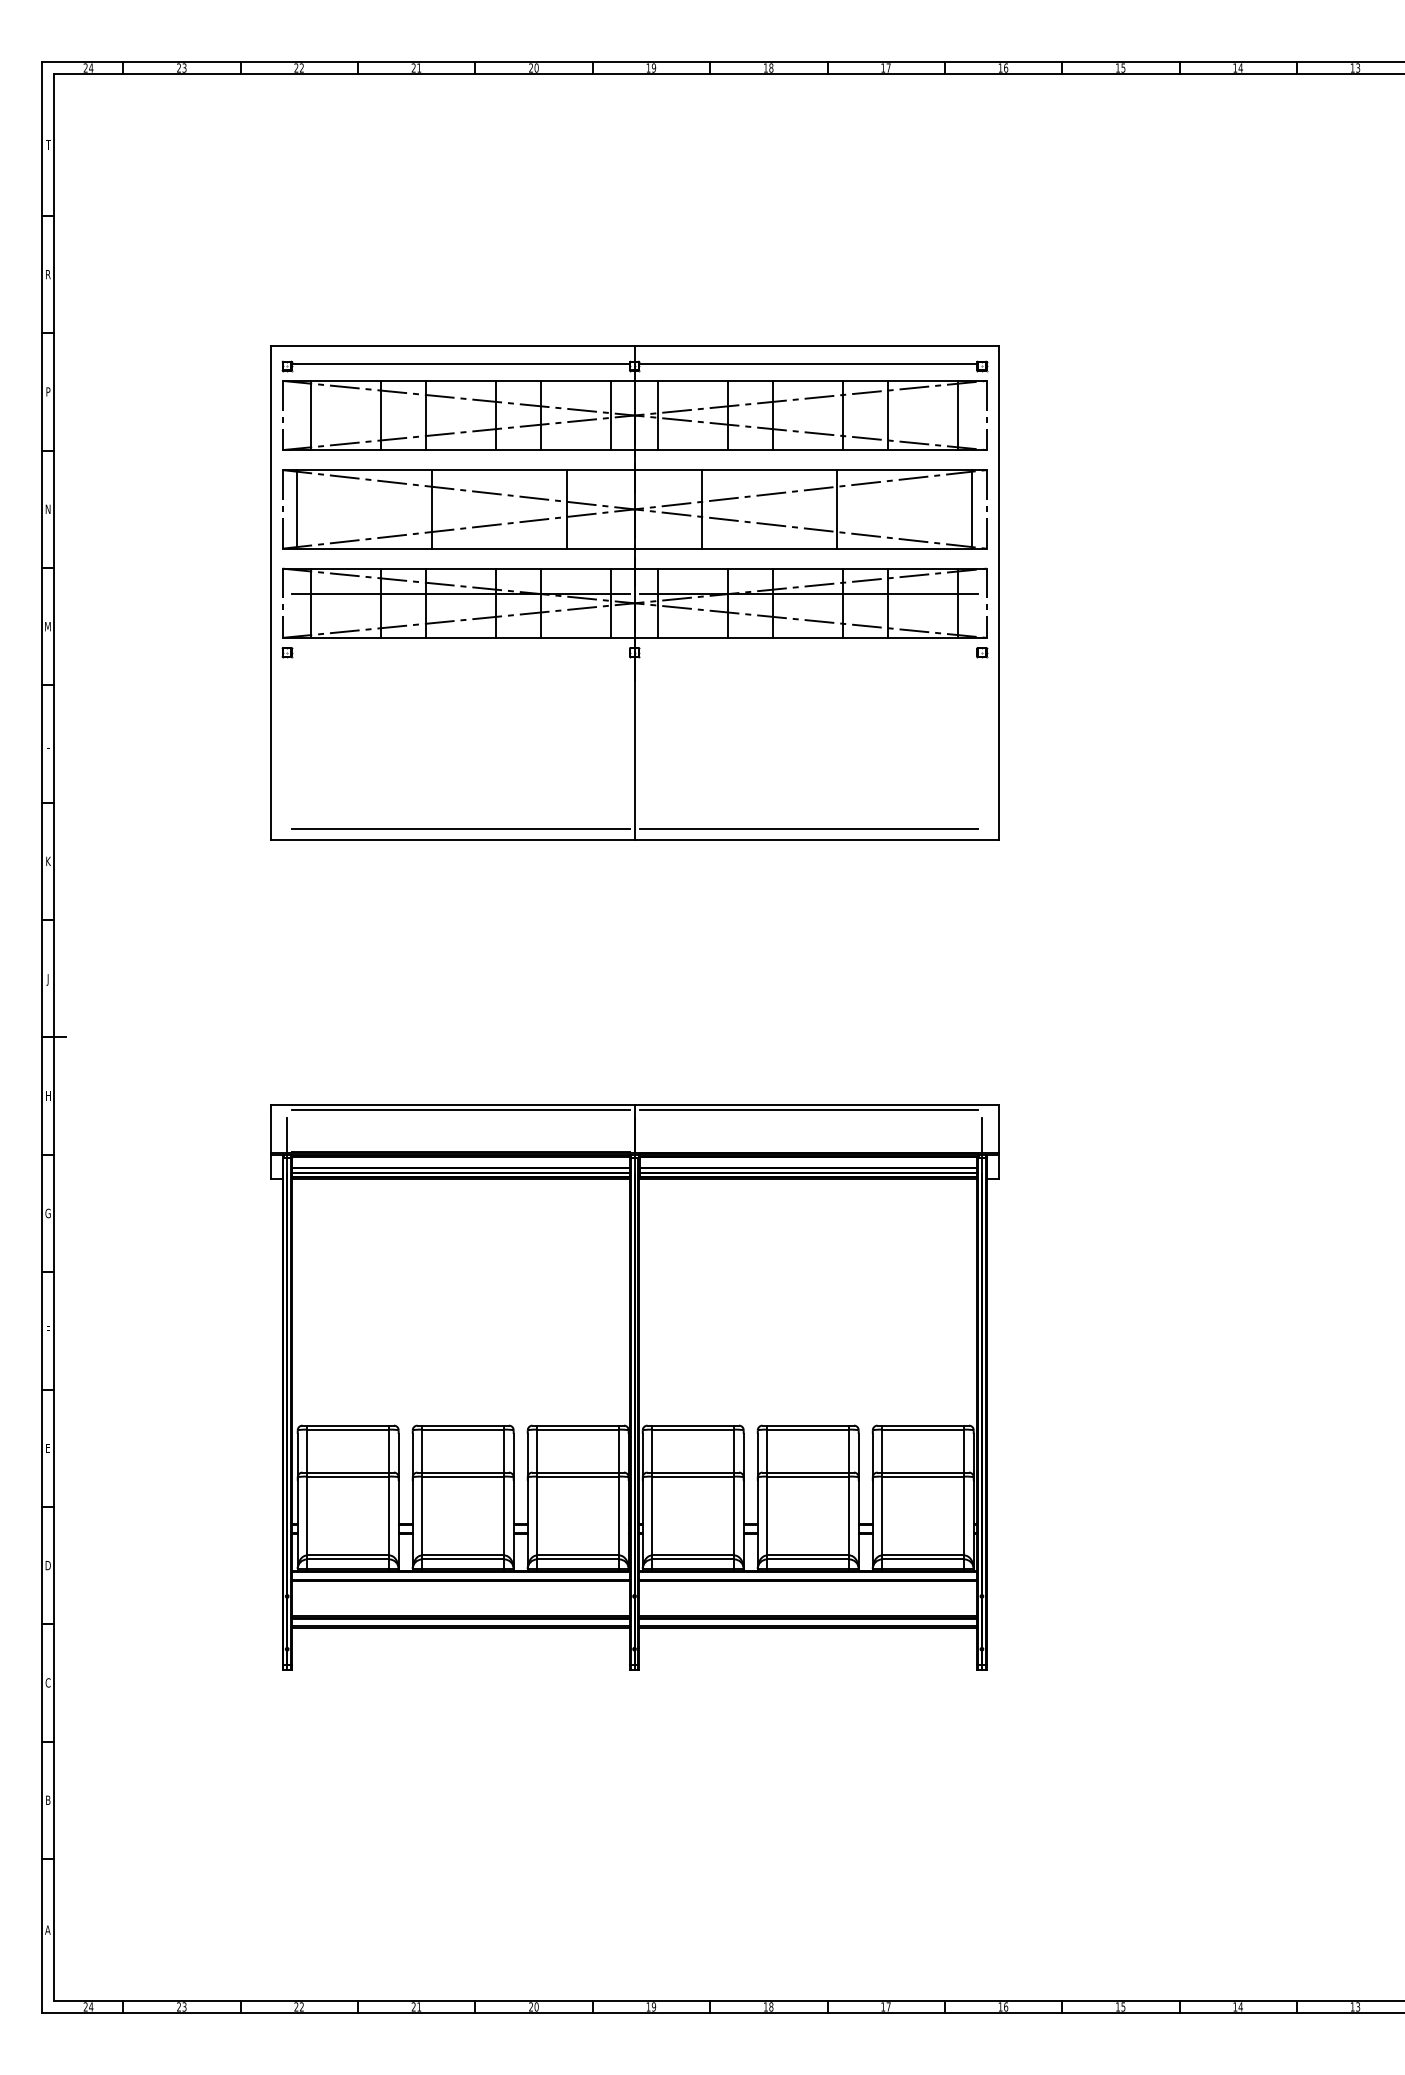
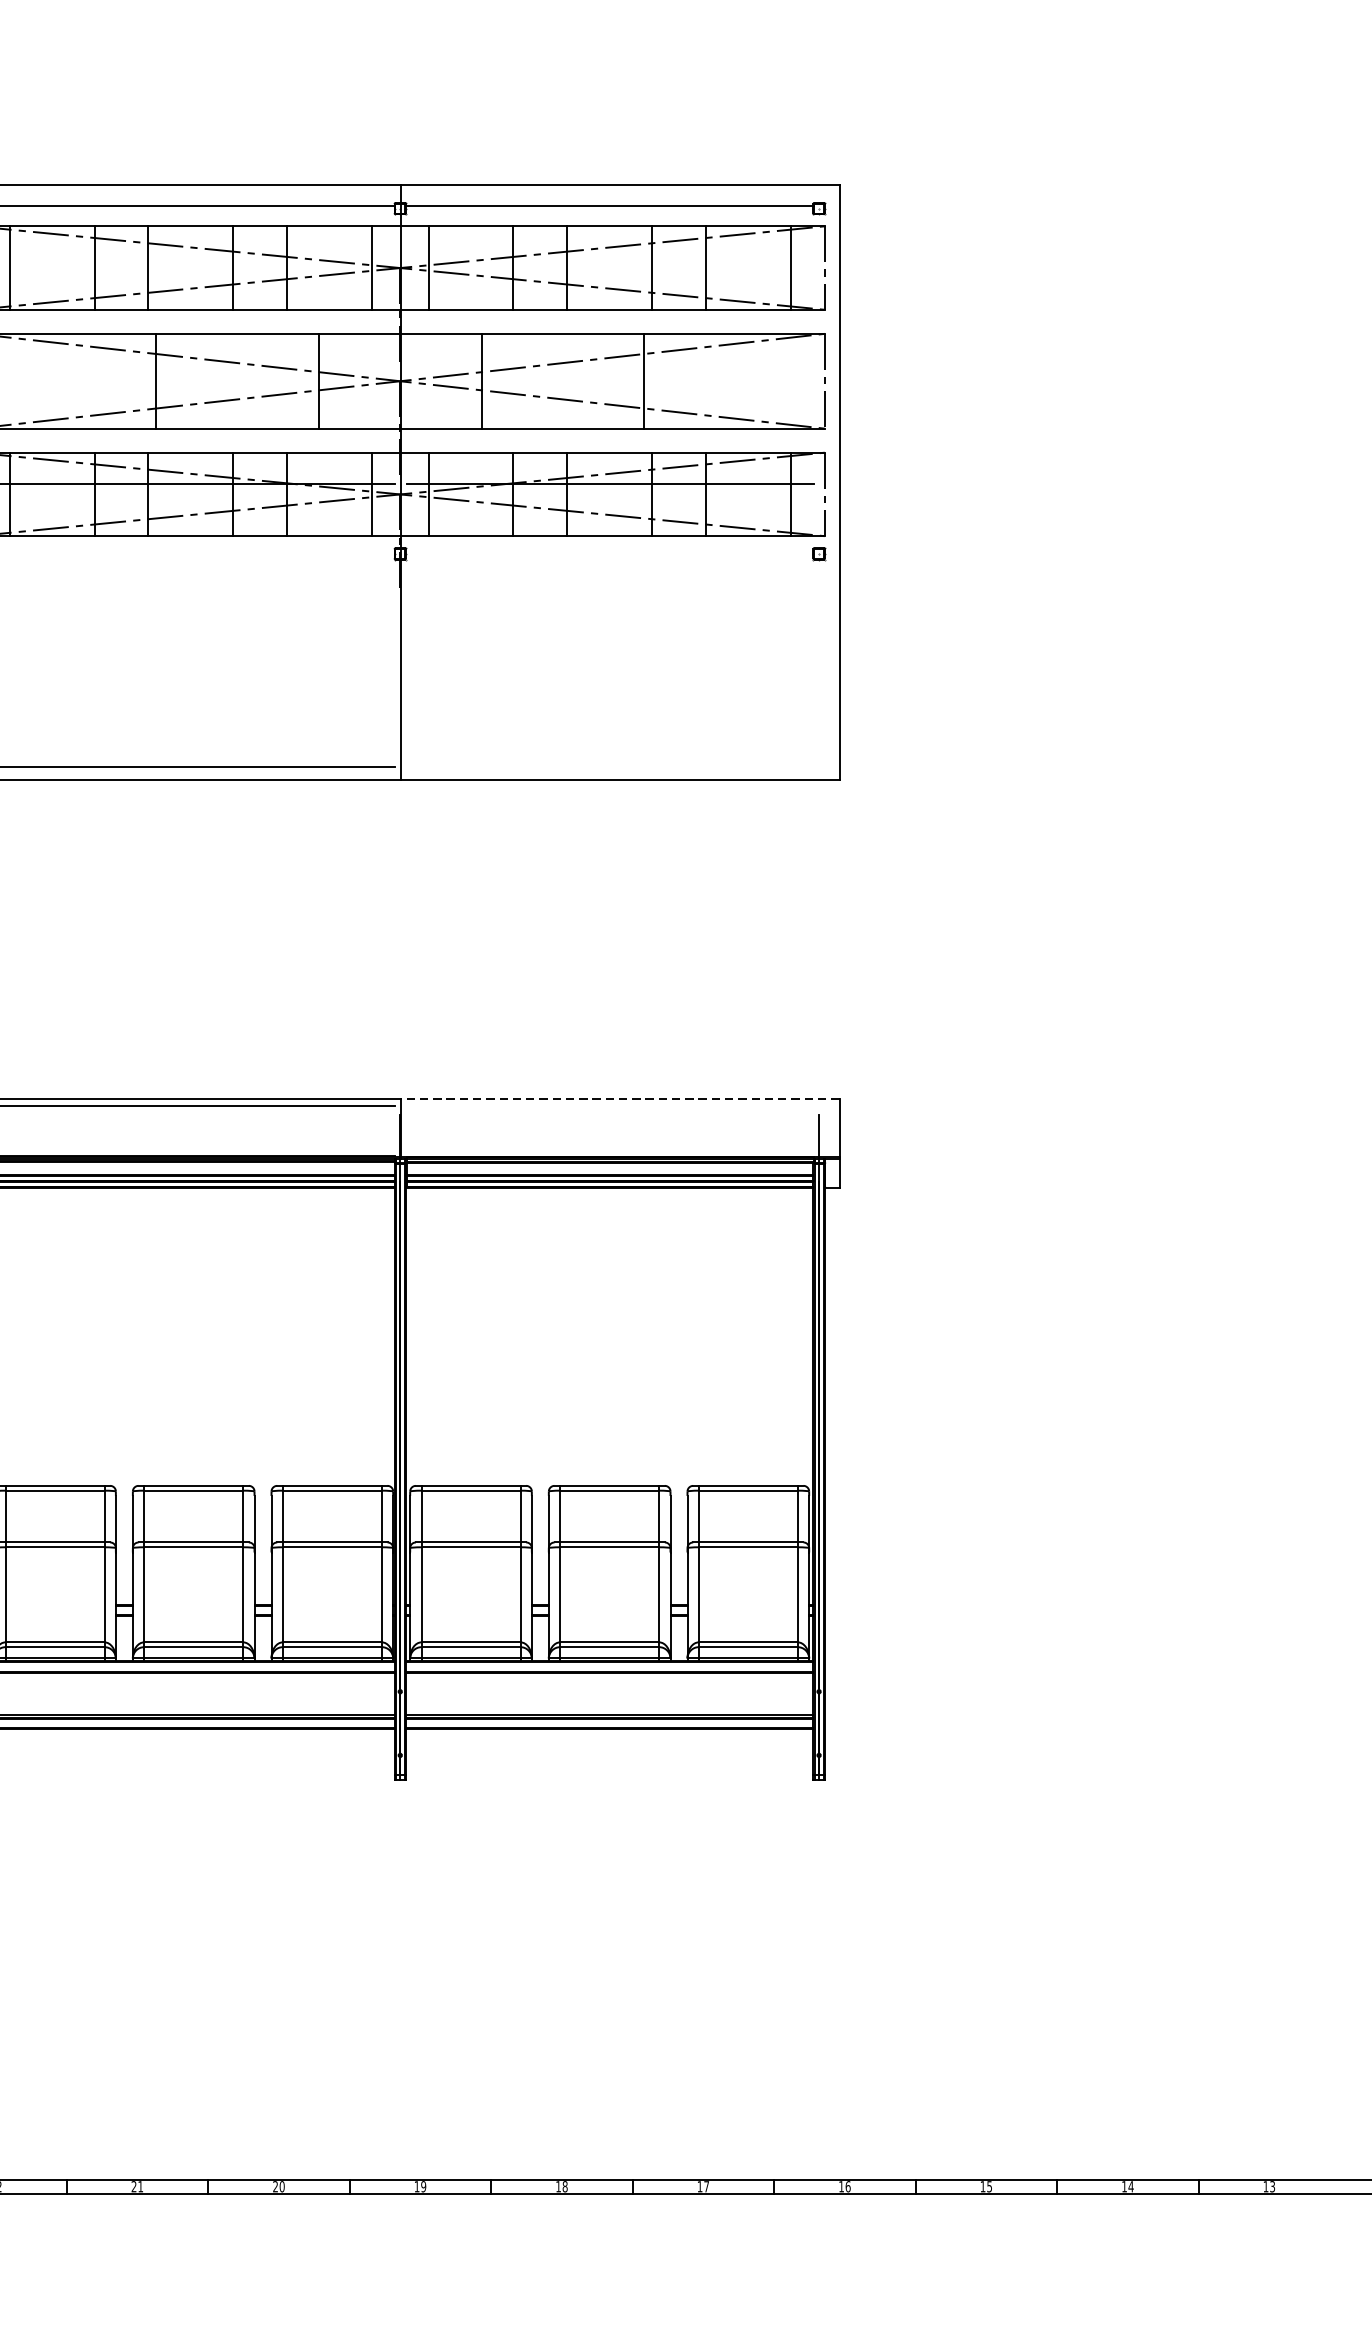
line: (971, 509) -> (806, 381), removed
line: (808, 829) -> (609, 767), removed
line: (817, 1104) -> (620, 1098), solid -> dashed
line: (808, 1110) -> (609, 1105), removed

